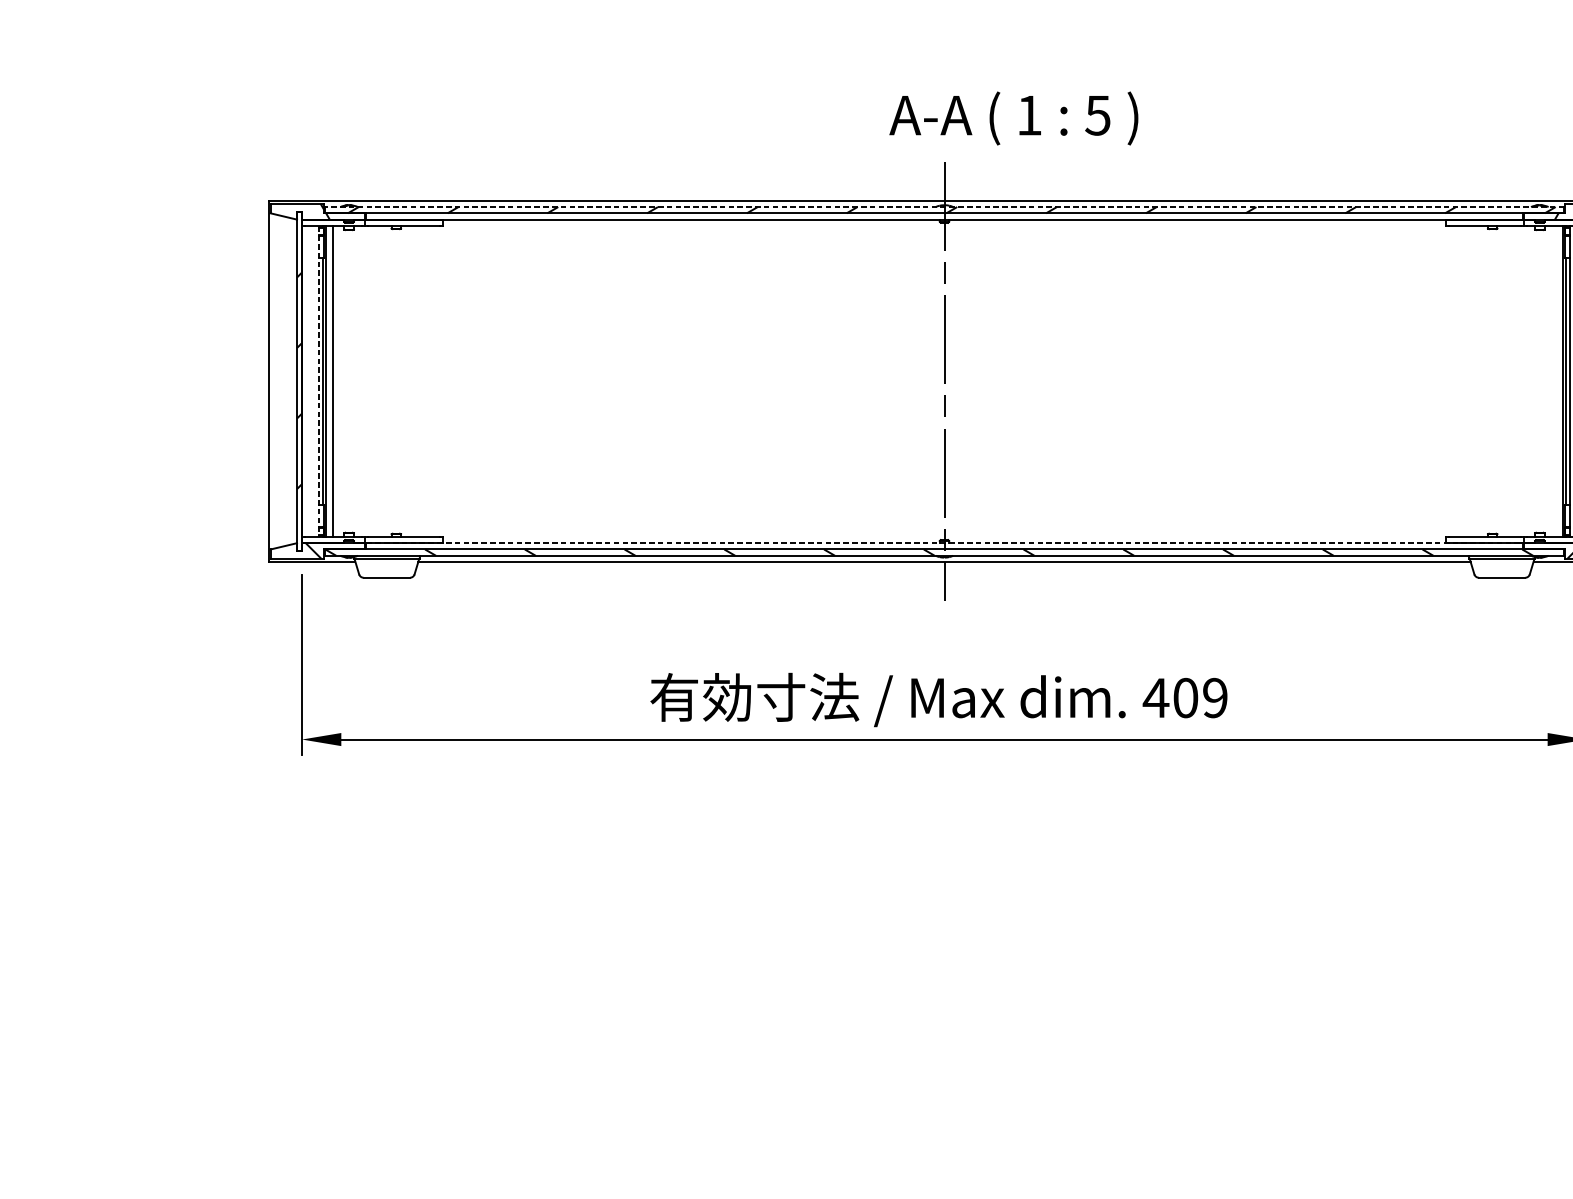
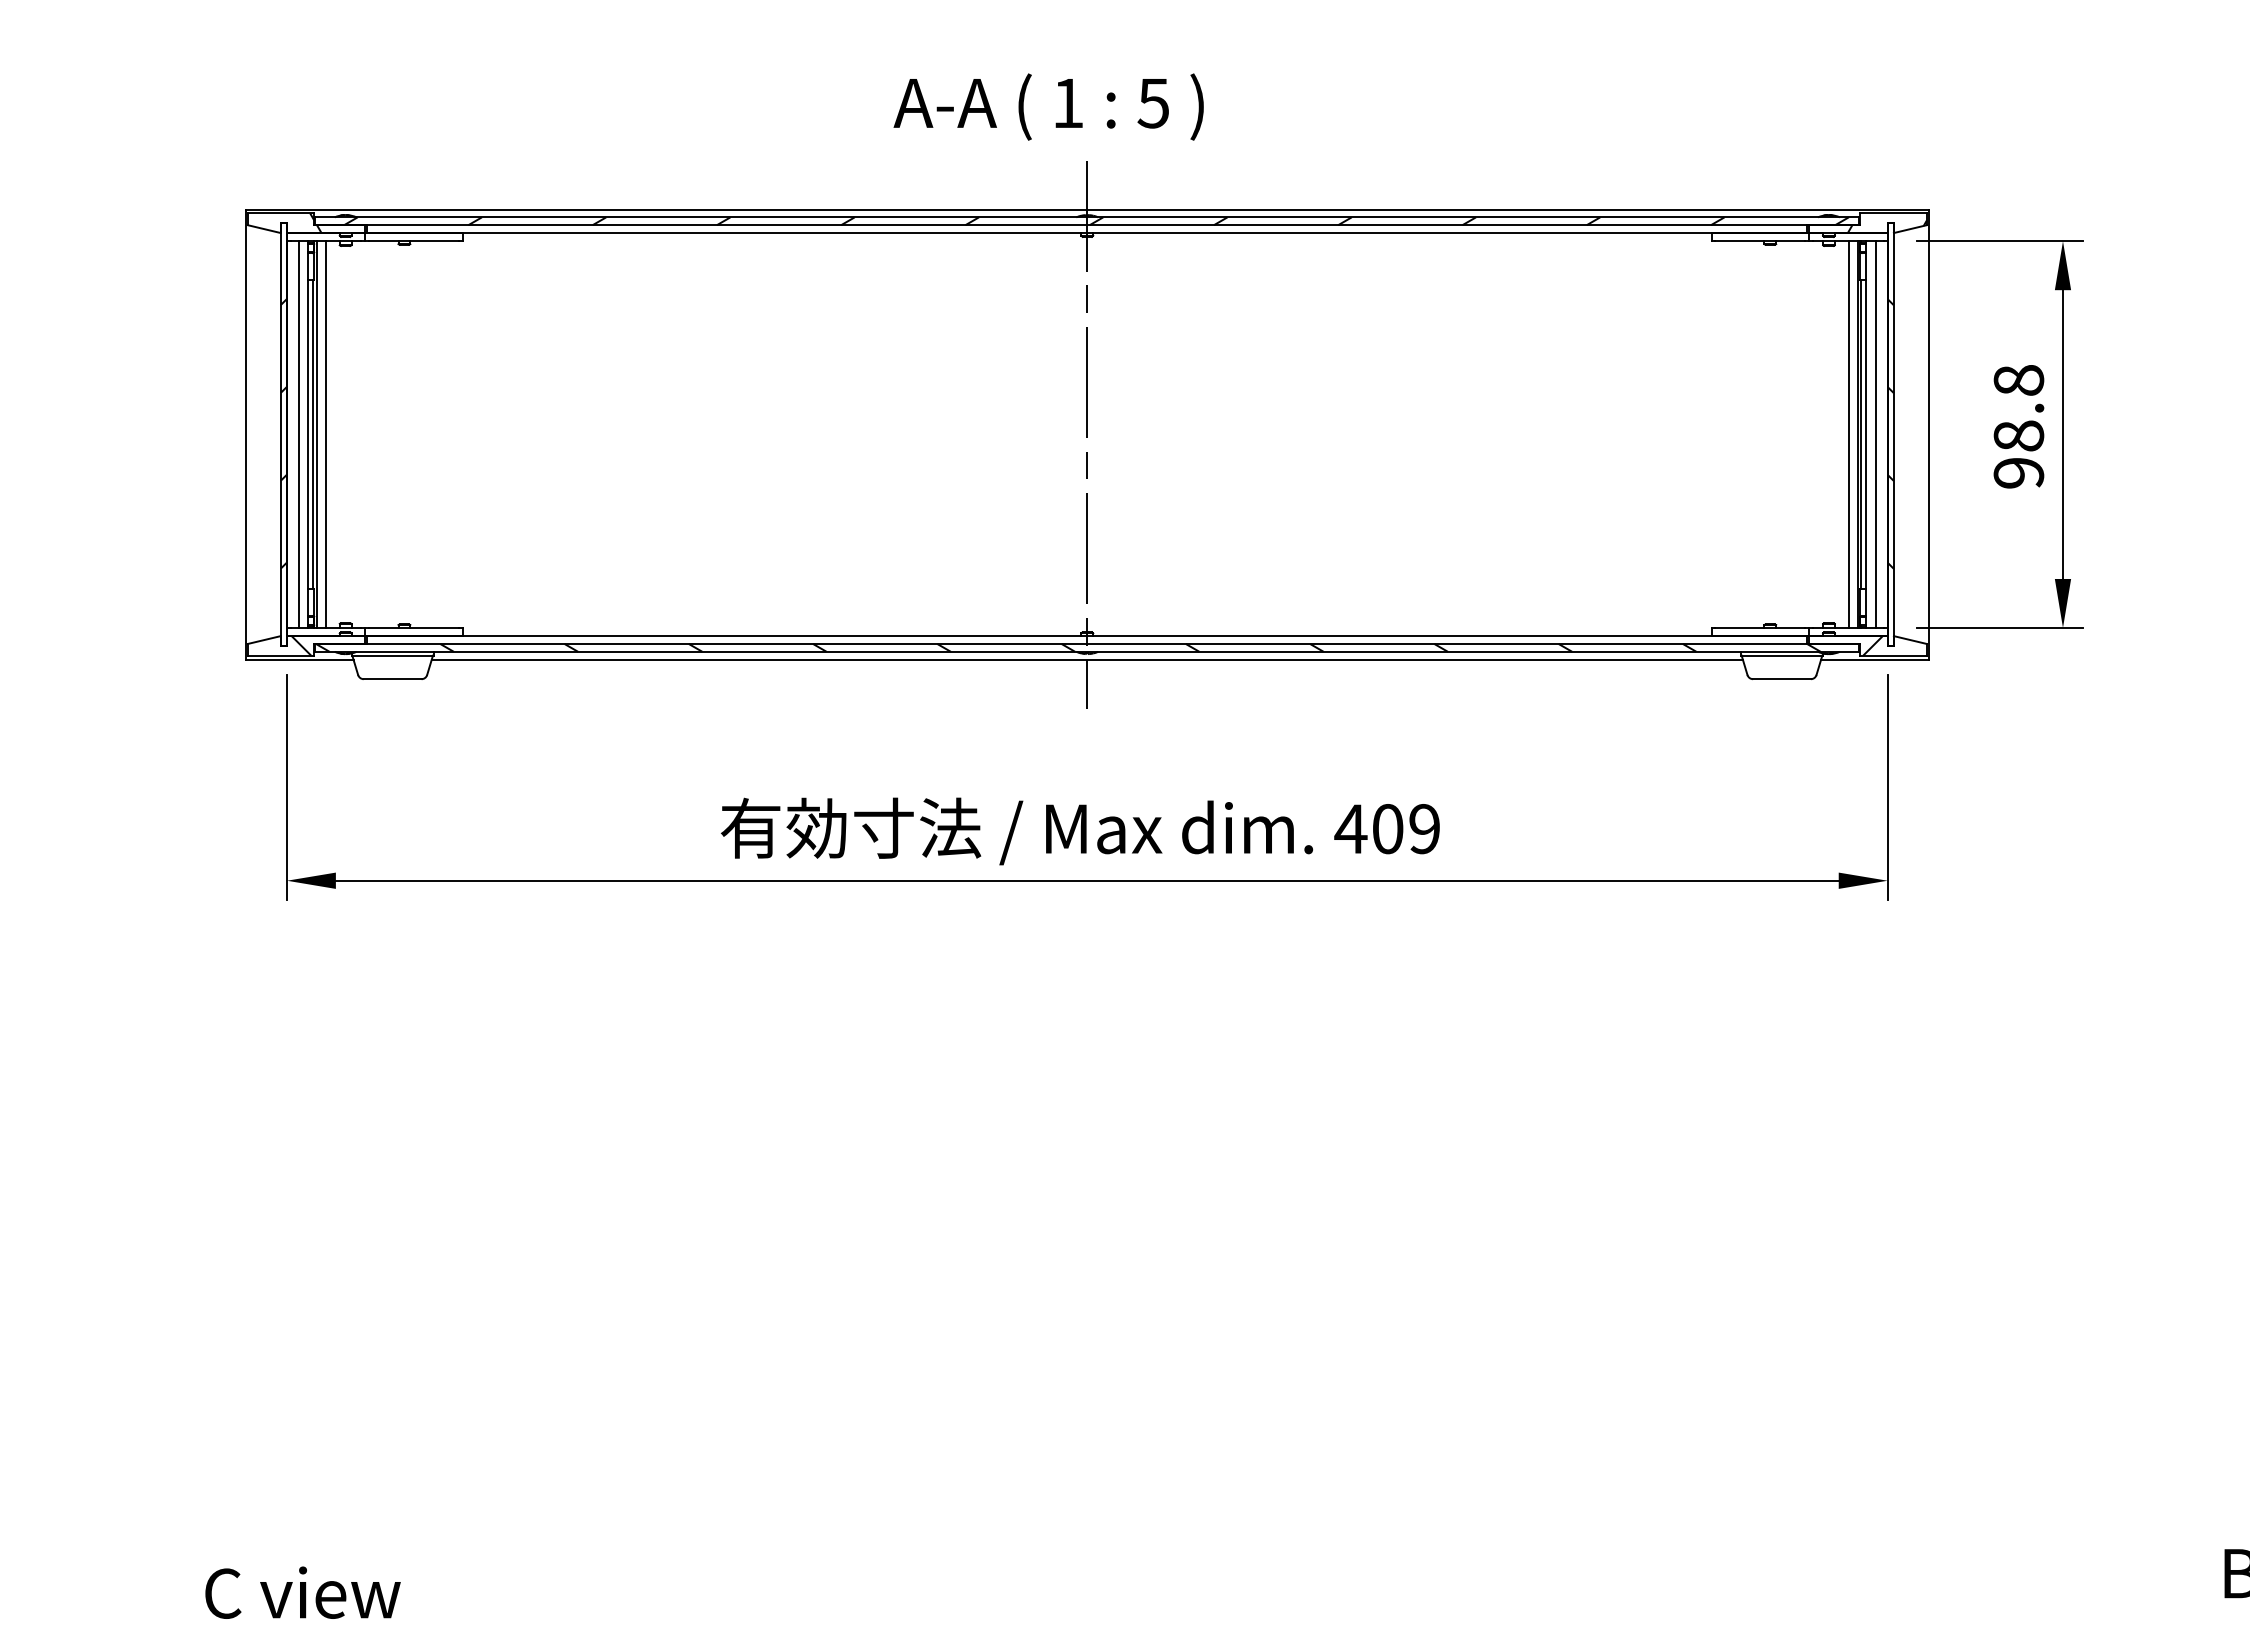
text: (1013, 118) -> (1048, 106), moved
line: (944, 207) -> (1087, 217), dashed -> solid
line: (311, 381) -> (298, 434), added
line: (1555, 381) -> (1848, 434), added
line: (319, 382) -> (308, 435), dashed -> solid
line: (944, 543) -> (1087, 636), dashed -> solid

